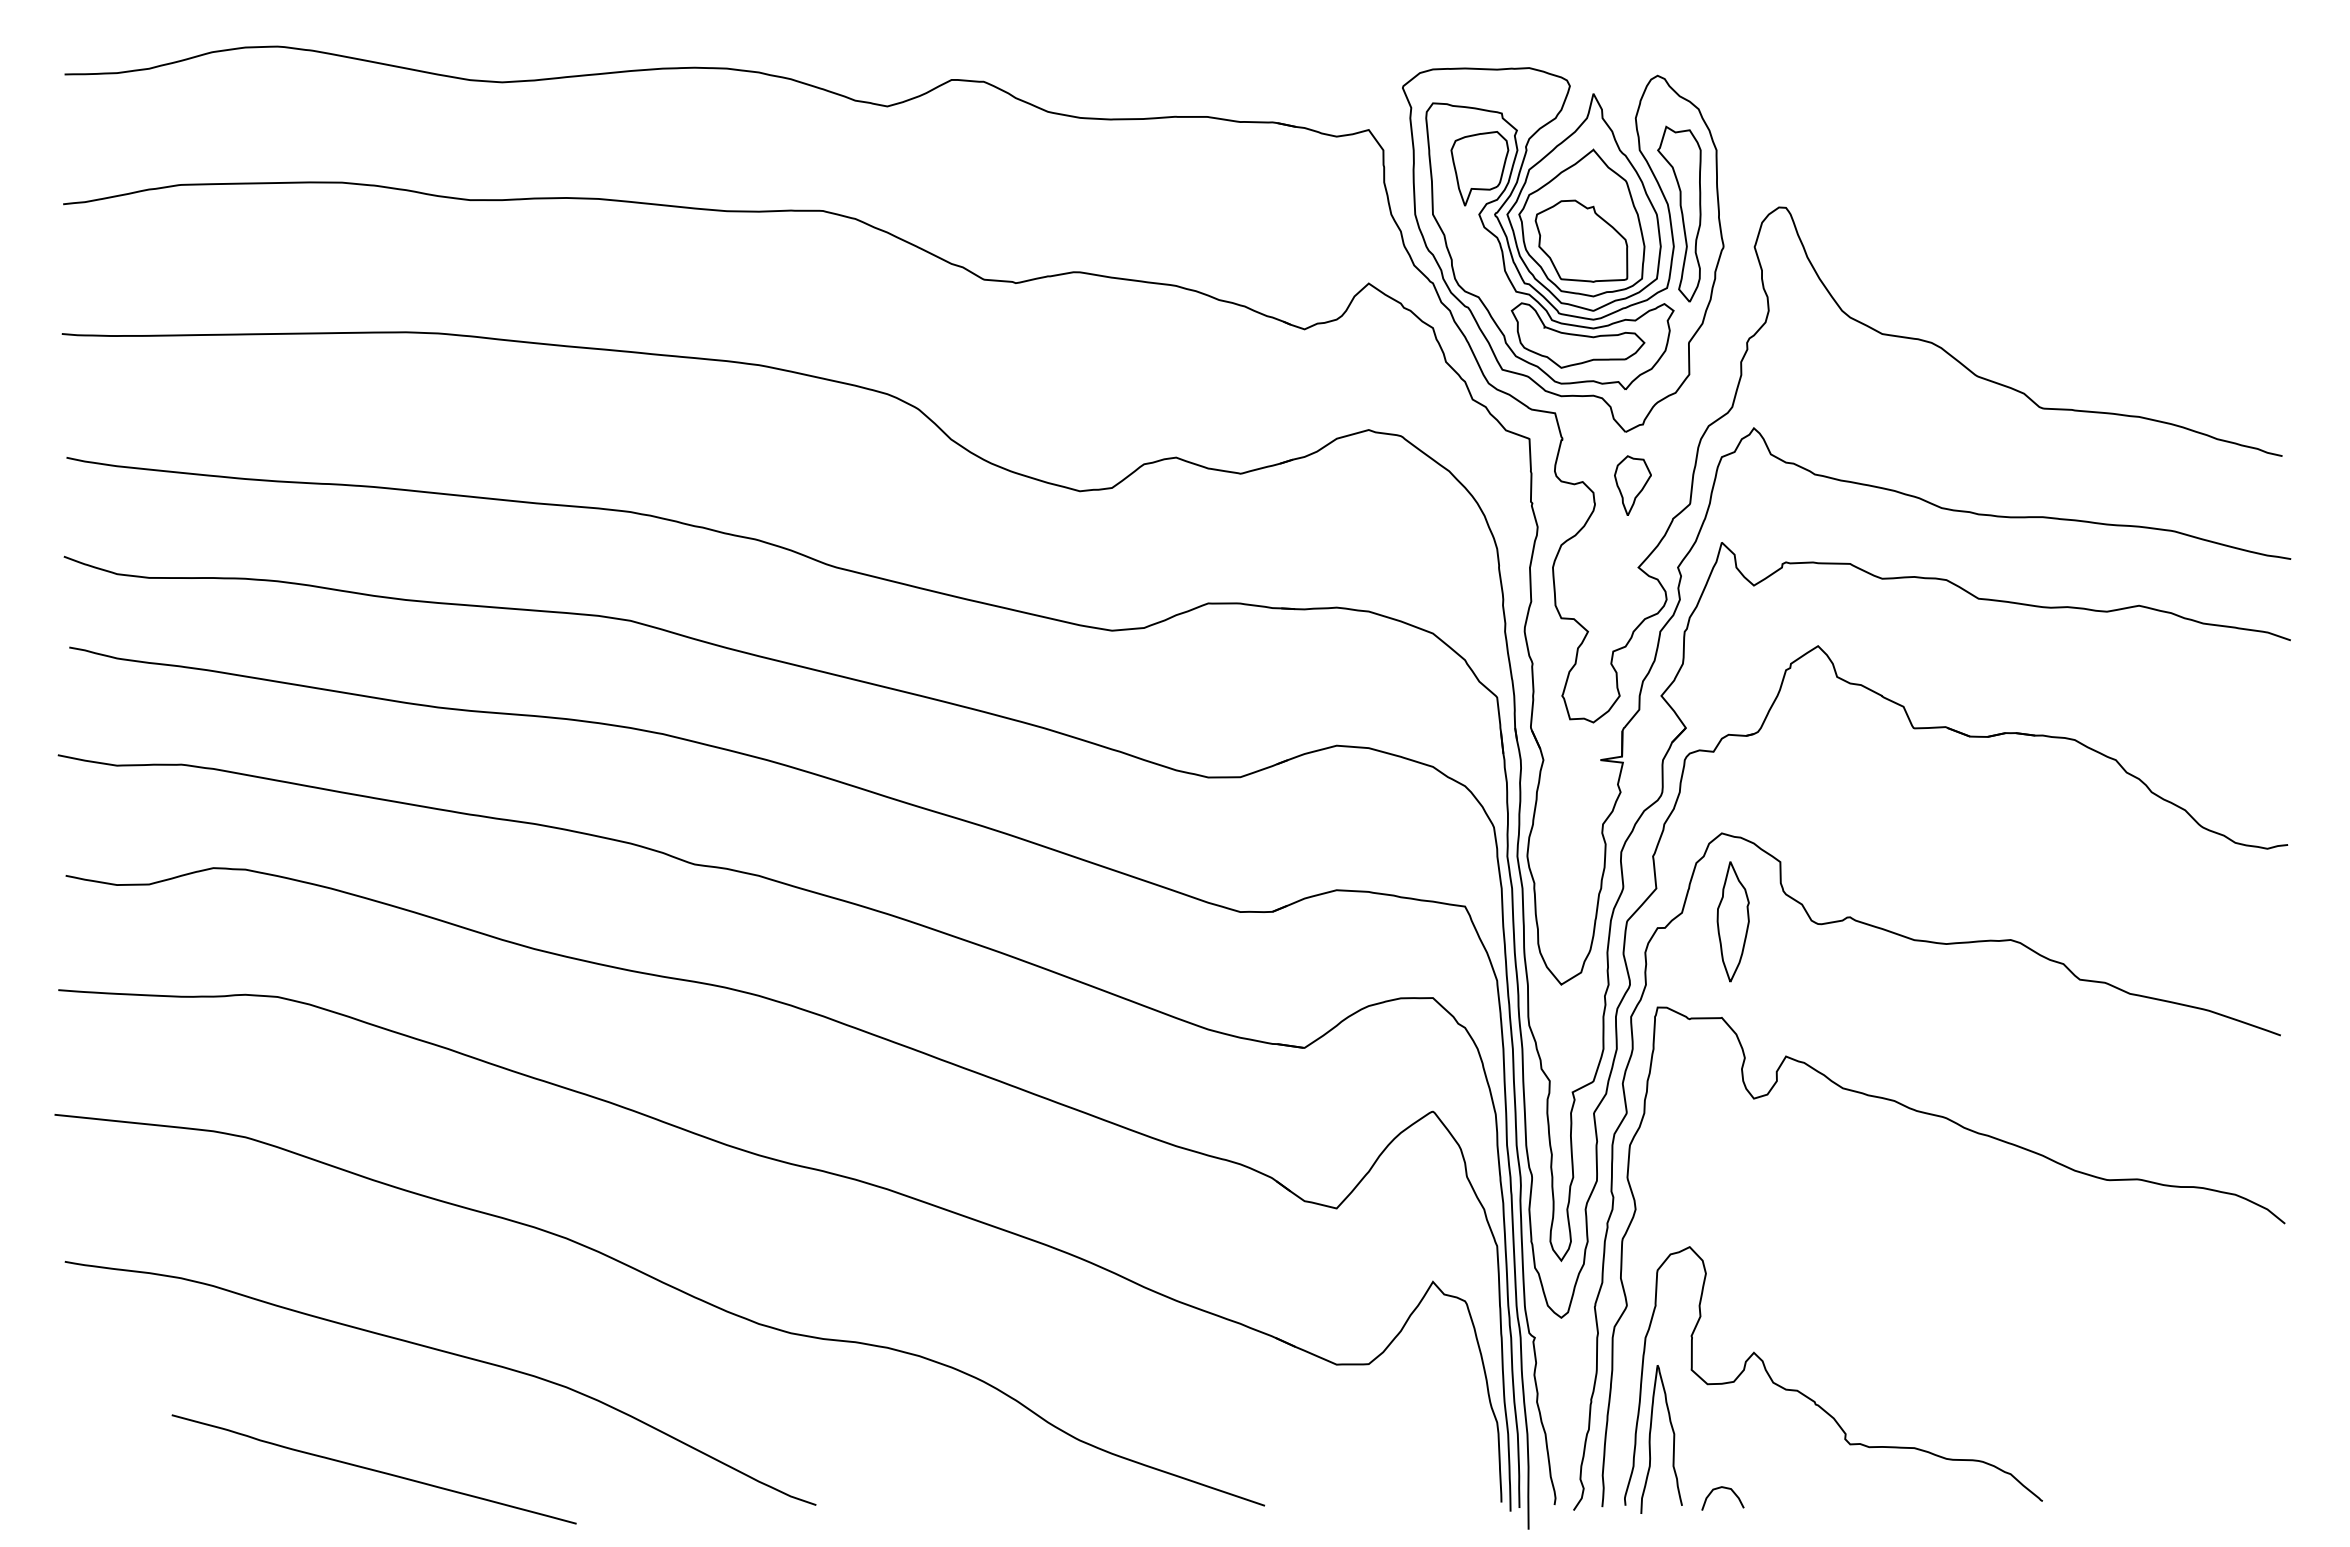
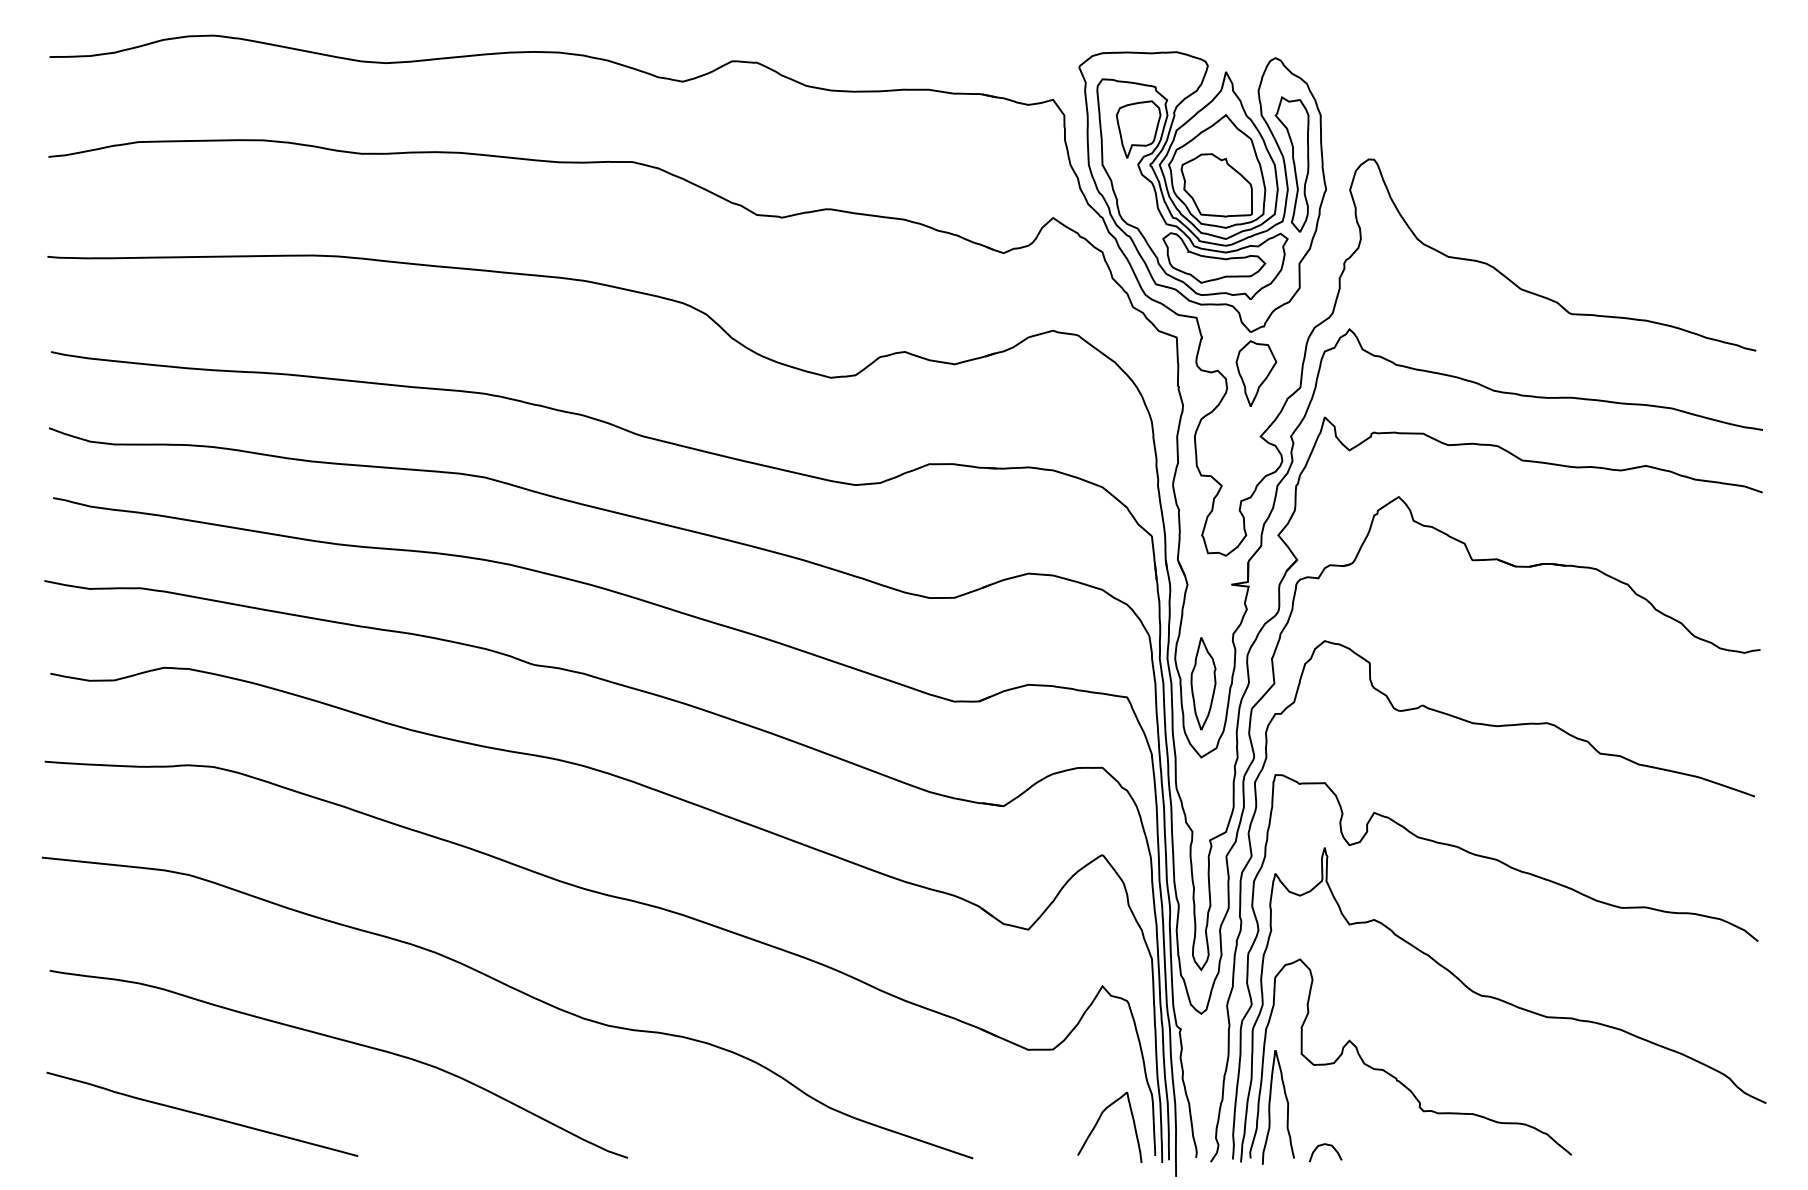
part: (1632, 485) -> (1256, 373), size x1.43
part: (1732, 921) -> (1202, 683), moved
curve: (1953, 1302) -> (1503, 1002), added
curve: (1427, 1458) -> (1098, 1122), added
curve: (373, 1469) -> (201, 1114), moved

